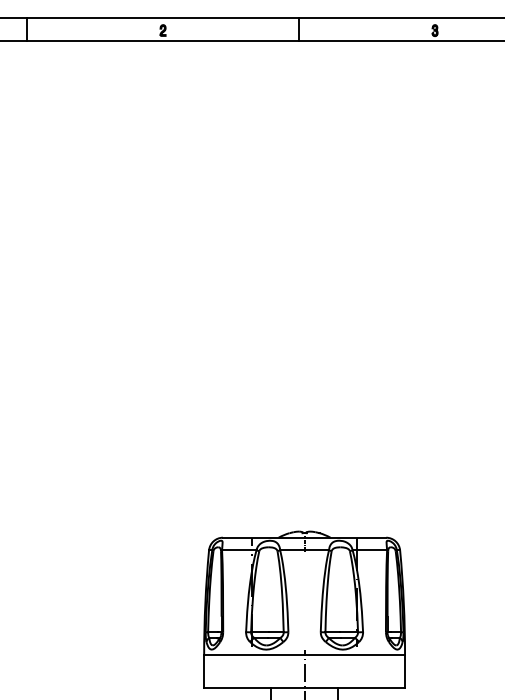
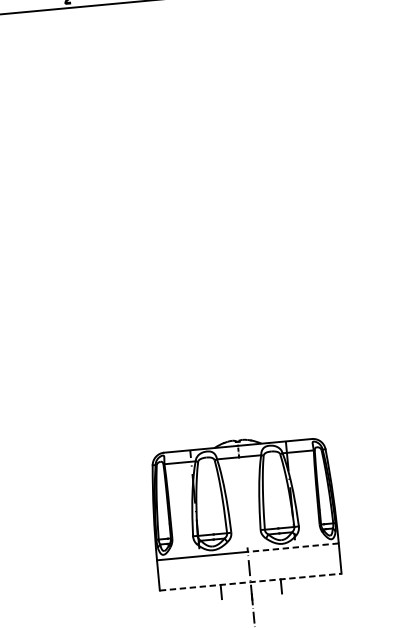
line: (354, 654) -> (293, 547), solid -> dashed
line: (305, 688) -> (251, 582), solid -> dashed

